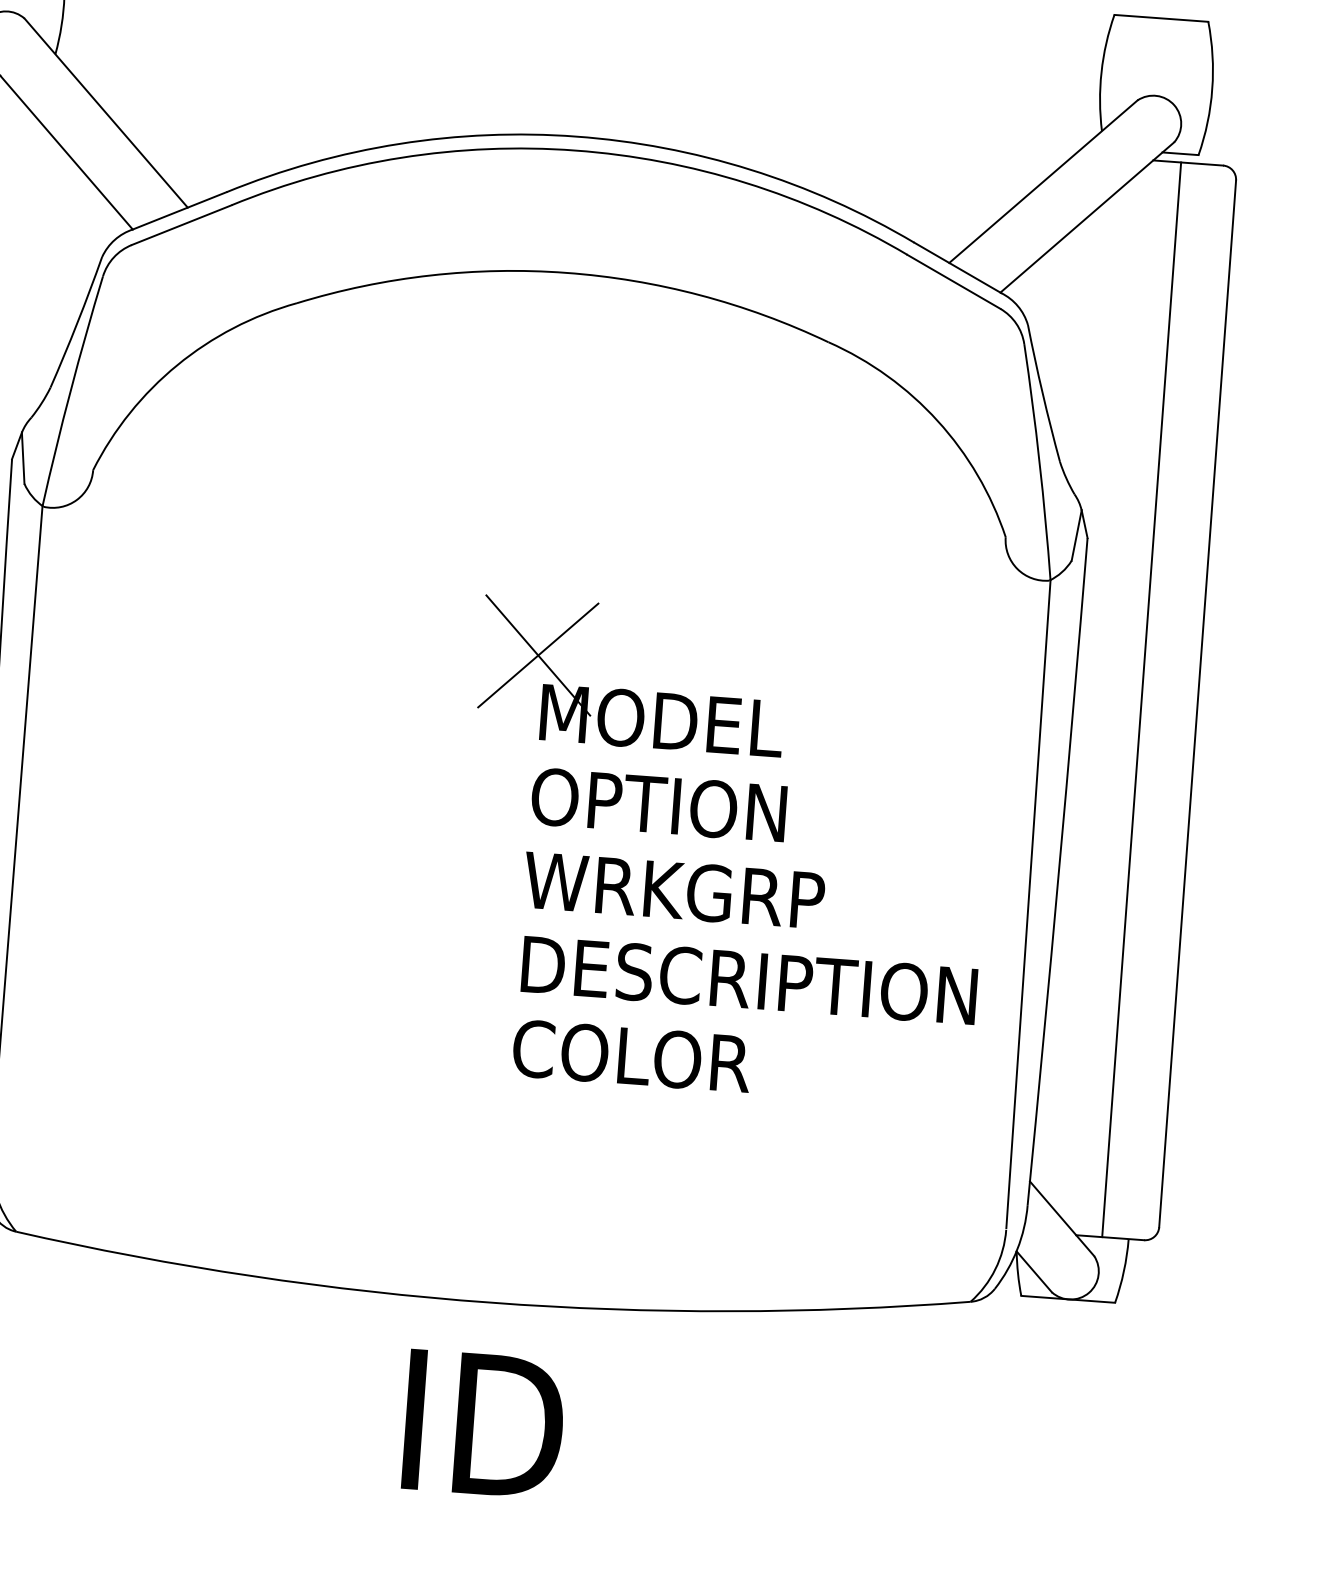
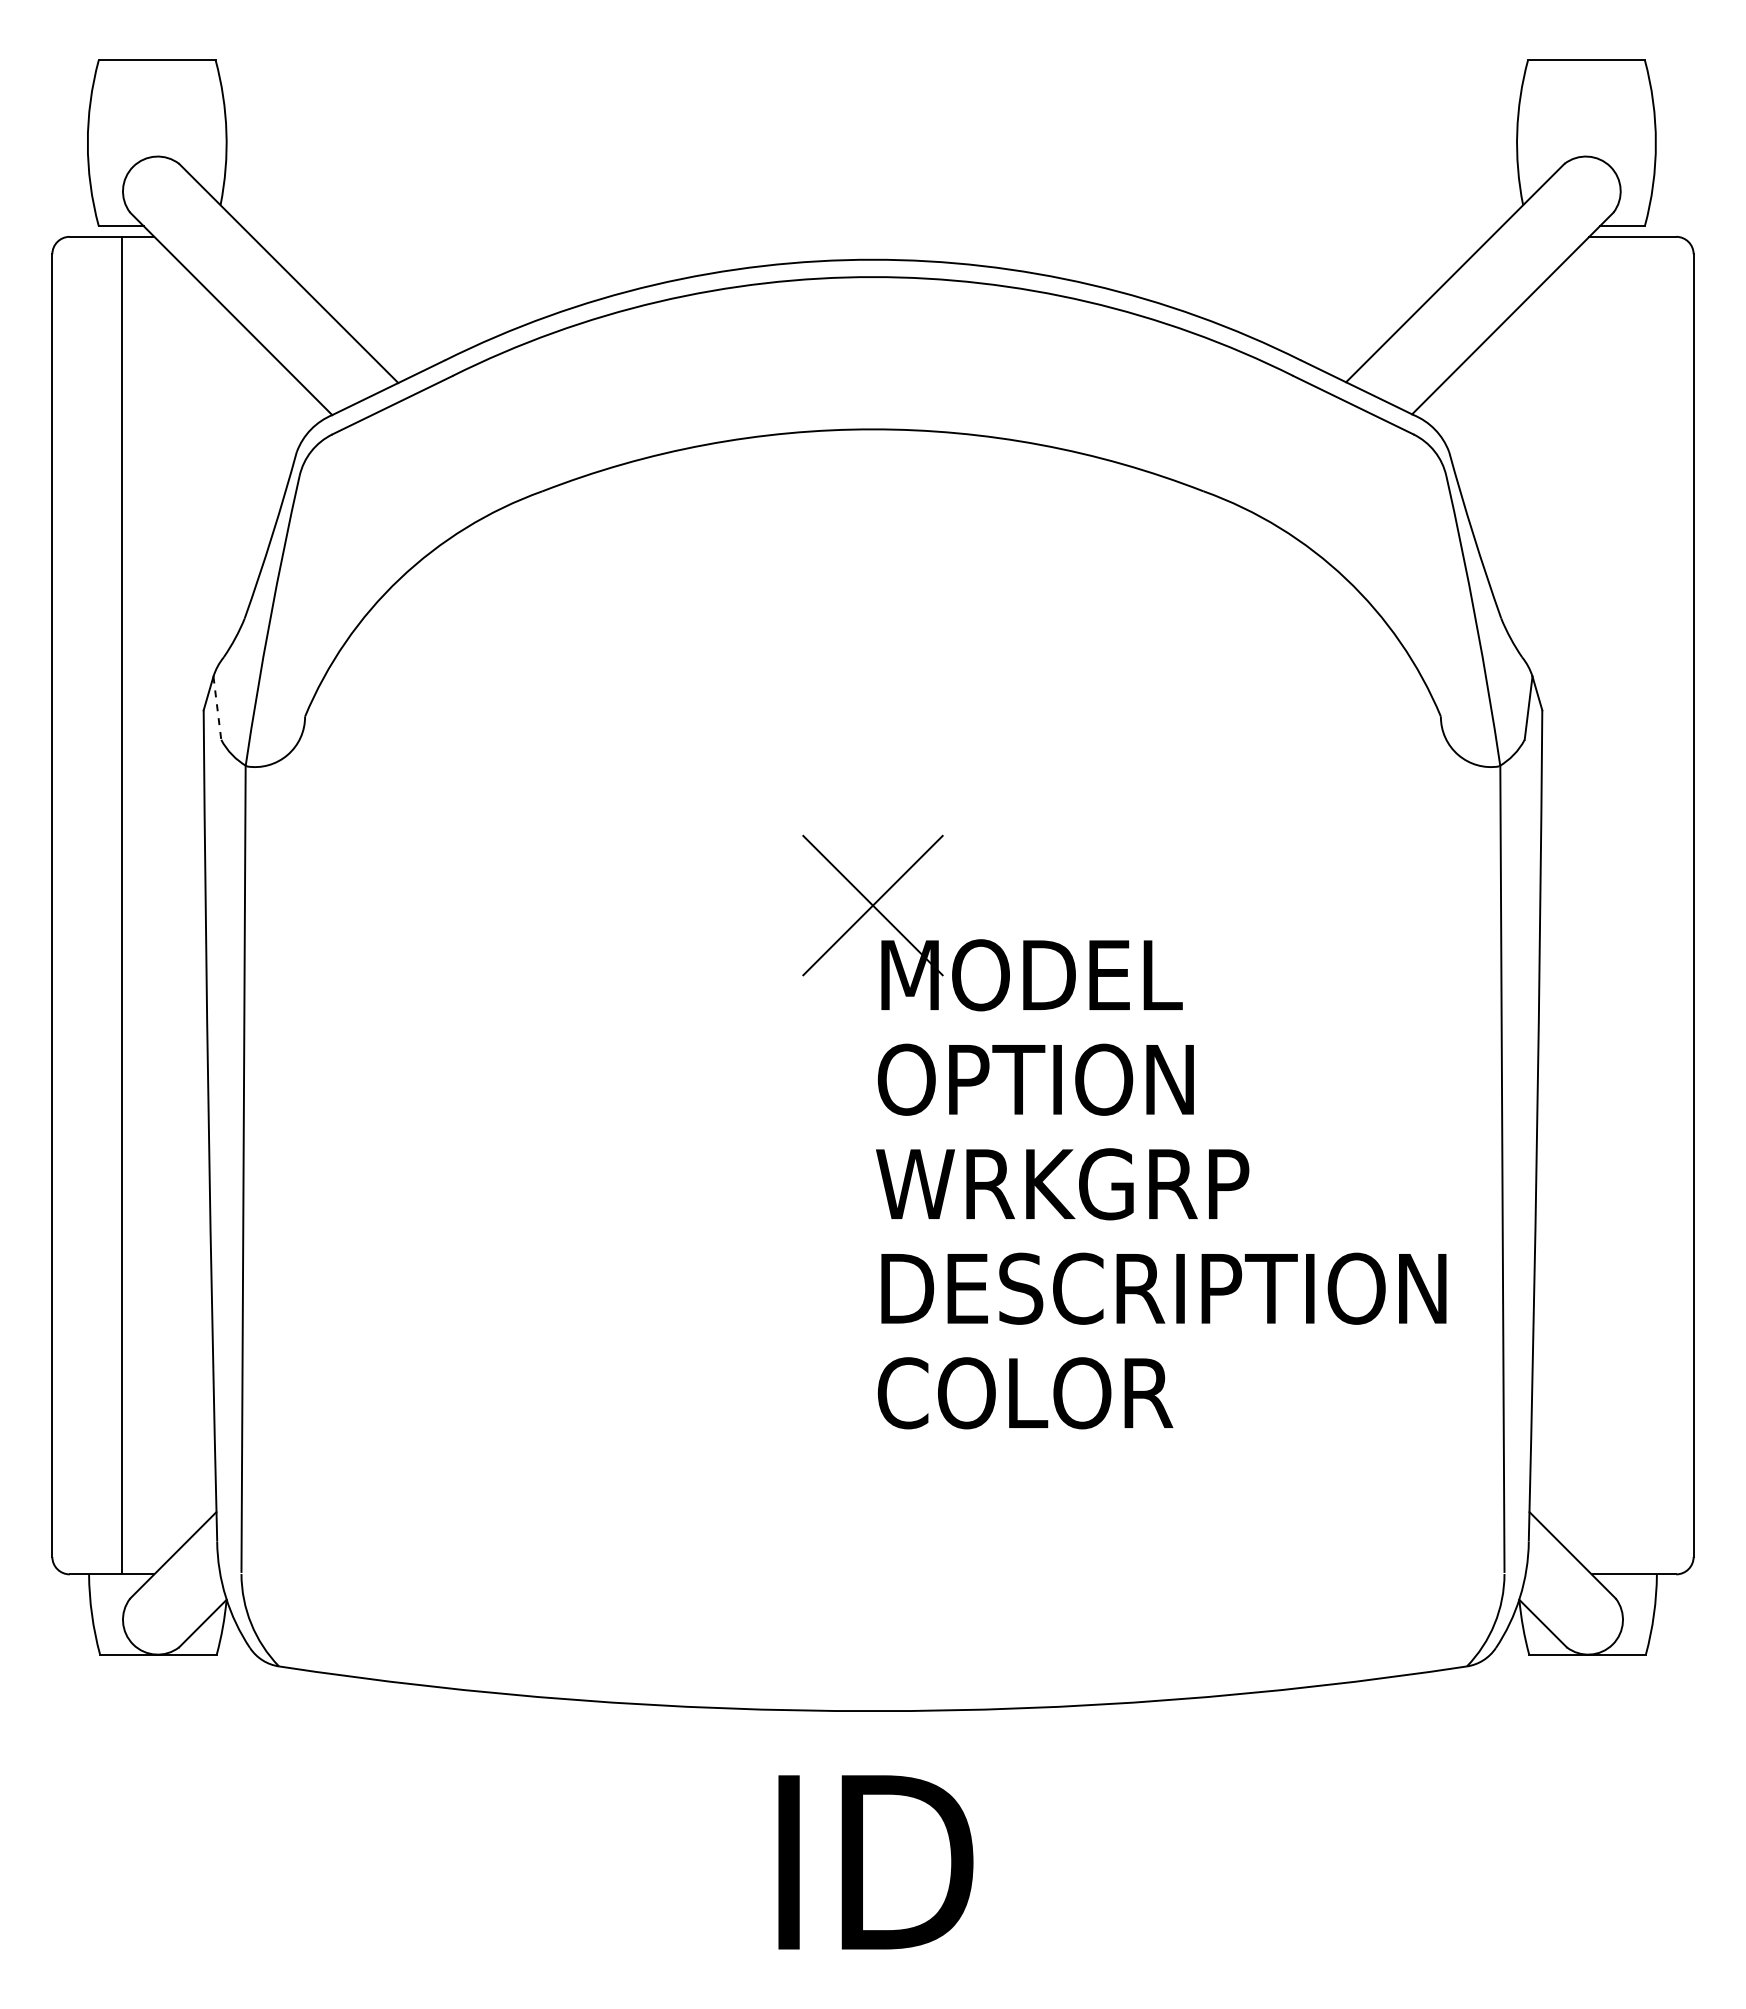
line: (23, 458) -> (217, 708), solid -> dashed
line: (1141, 699) -> (1623, 905), removed

